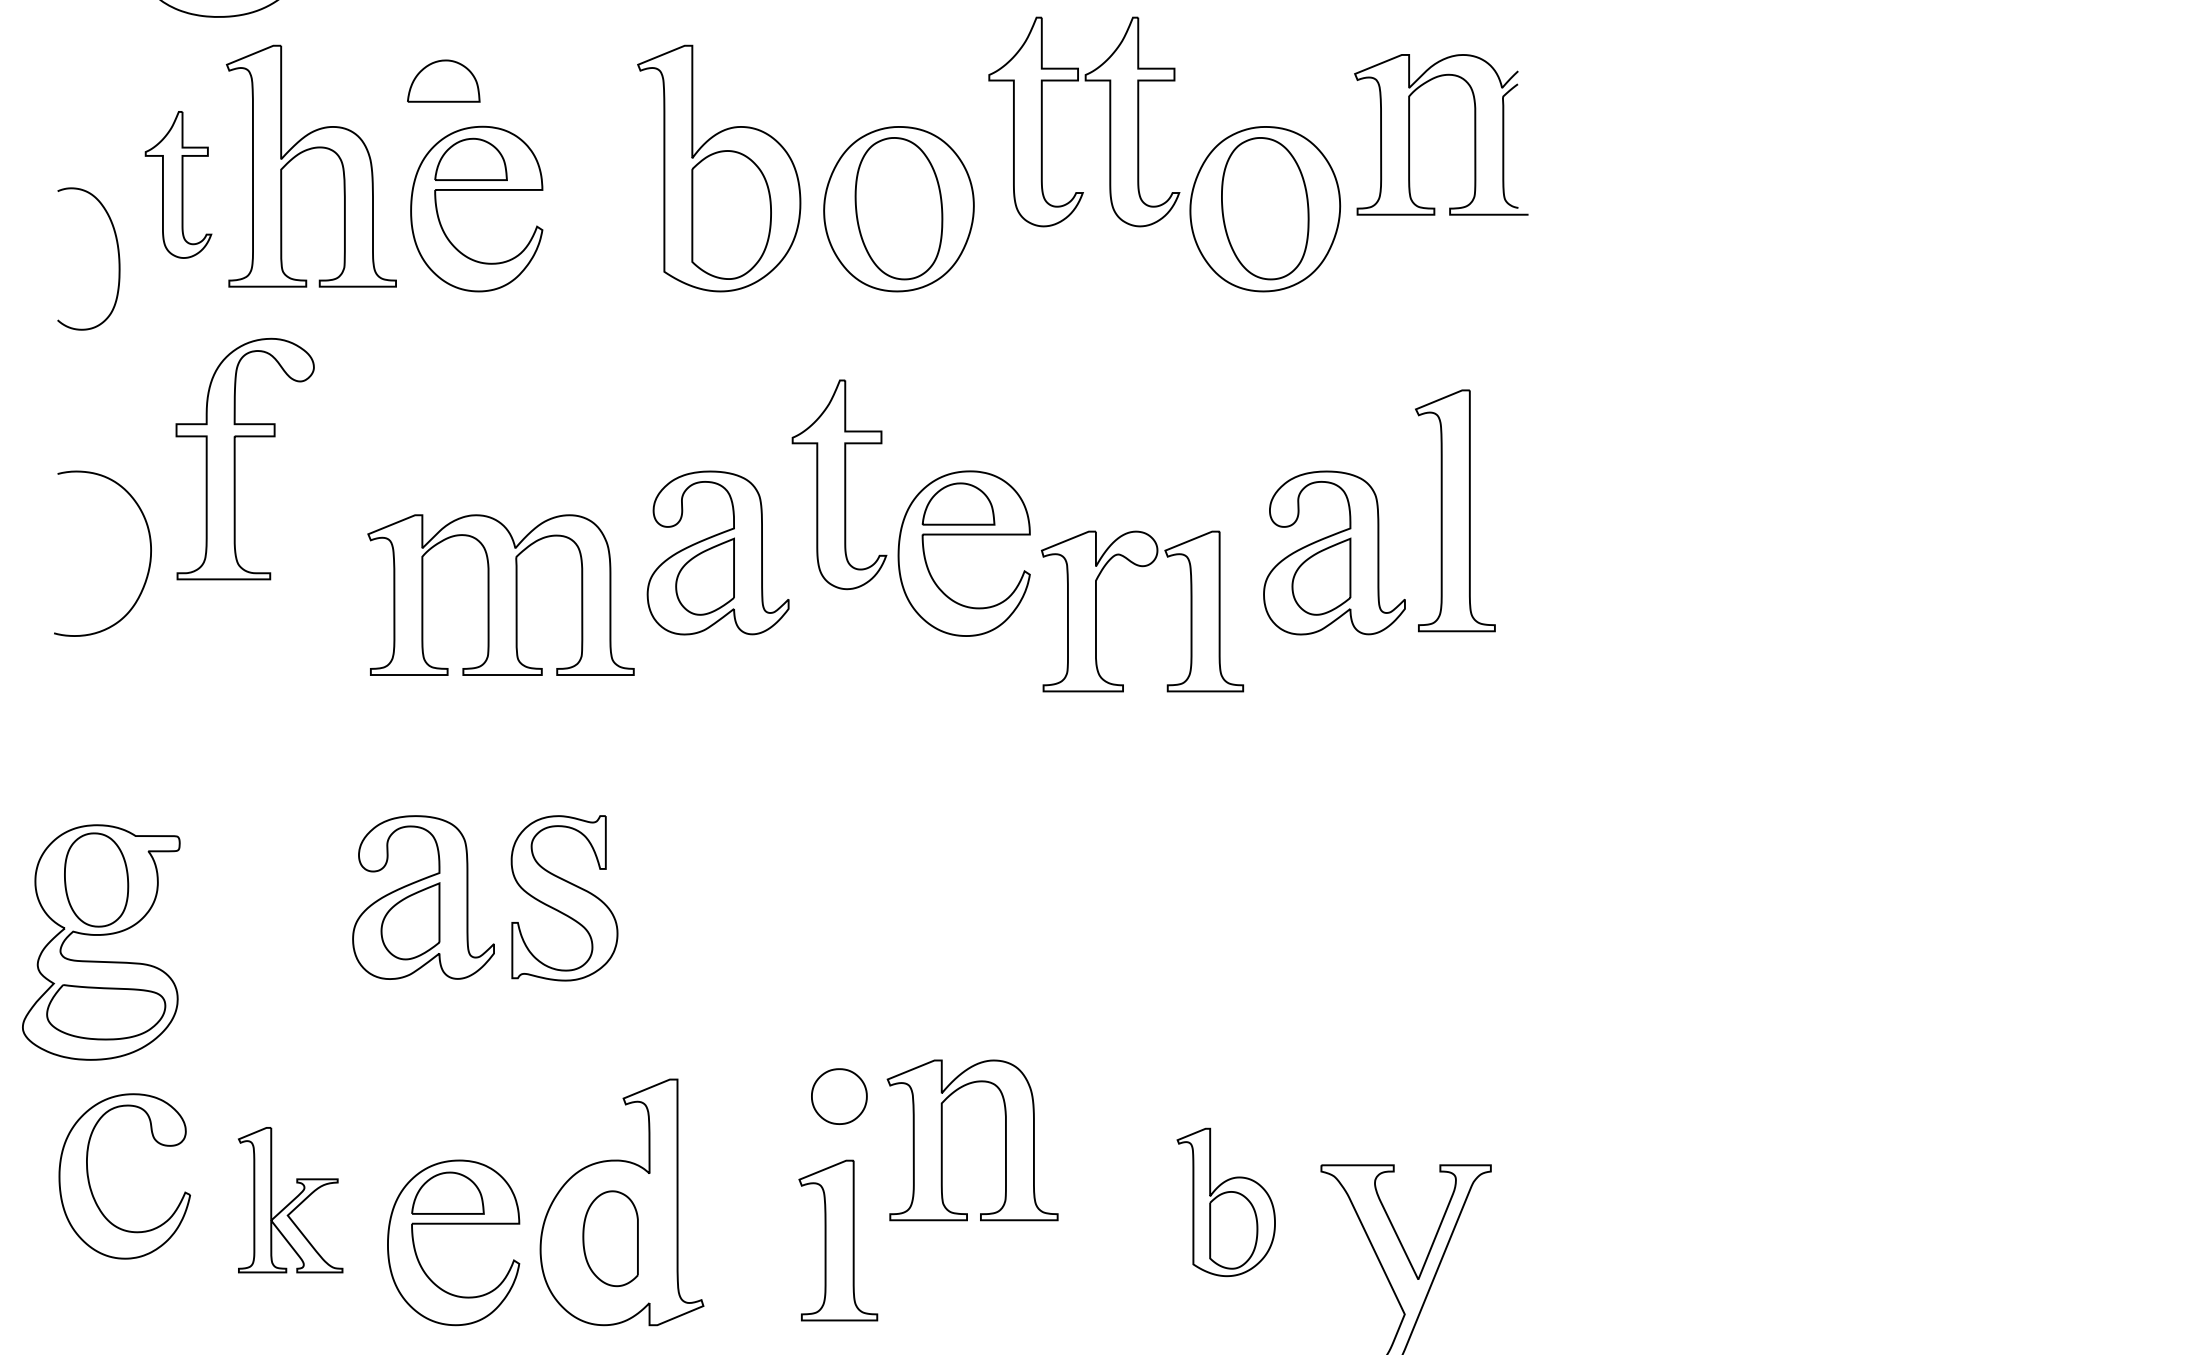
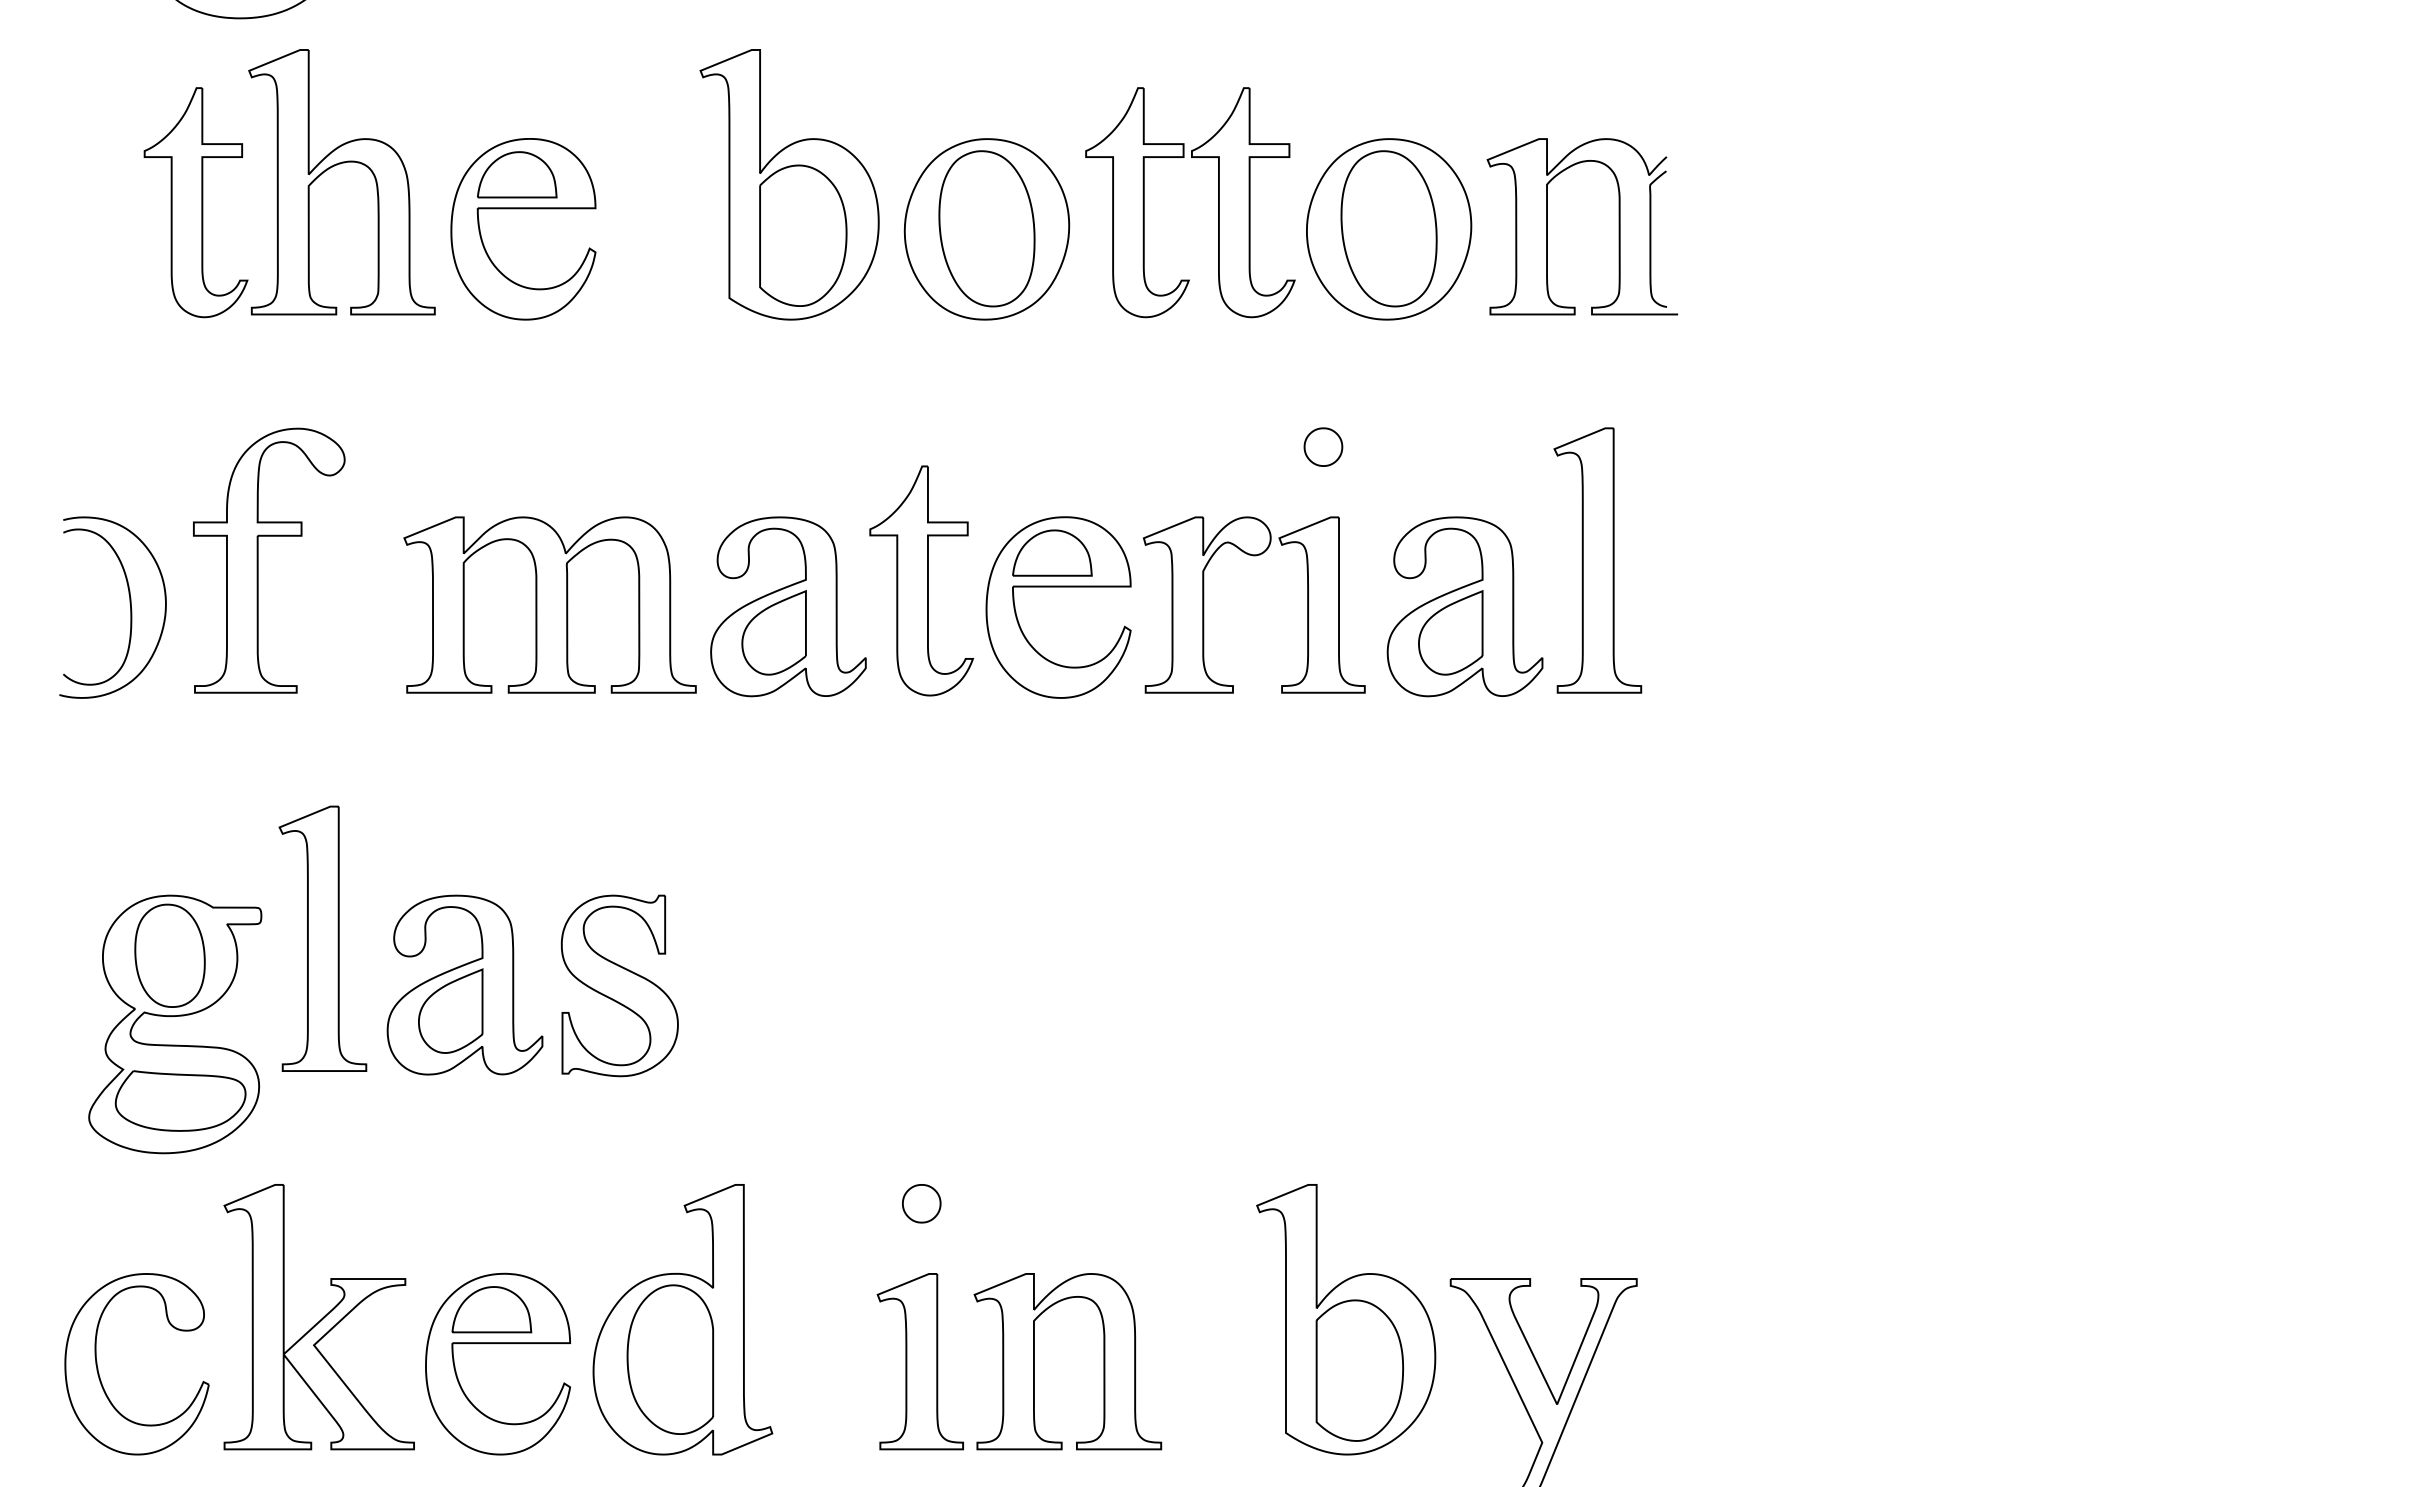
part: (444, 80) -> (487, 88), removed
part: (1109, 121) -> (1218, 202), moved
part: (1409, 134) -> (1547, 226), moved
part: (178, 184) -> (195, 202), size x1.43
curve: (117, 255) -> (129, 603), moved
part: (1205, 406) -> (1323, 446), added
part: (235, 458) -> (258, 560), moved
part: (839, 484) -> (921, 580), moved
part: (1142, 567) -> (1254, 556), moved
part: (500, 594) -> (549, 604), moved
part: (293, 855) -> (322, 938), added
part: (101, 935) -> (175, 1016), moved
part: (839, 1096) -> (921, 1203), size x0.62
part: (942, 1140) -> (1034, 1361), moved
part: (90, 1184) -> (99, 1373), moved
part: (290, 1200) -> (318, 1317), size x1.67
part: (1226, 1202) -> (1346, 1319), size x1.67
part: (610, 1238) -> (670, 1359), size x1.43

